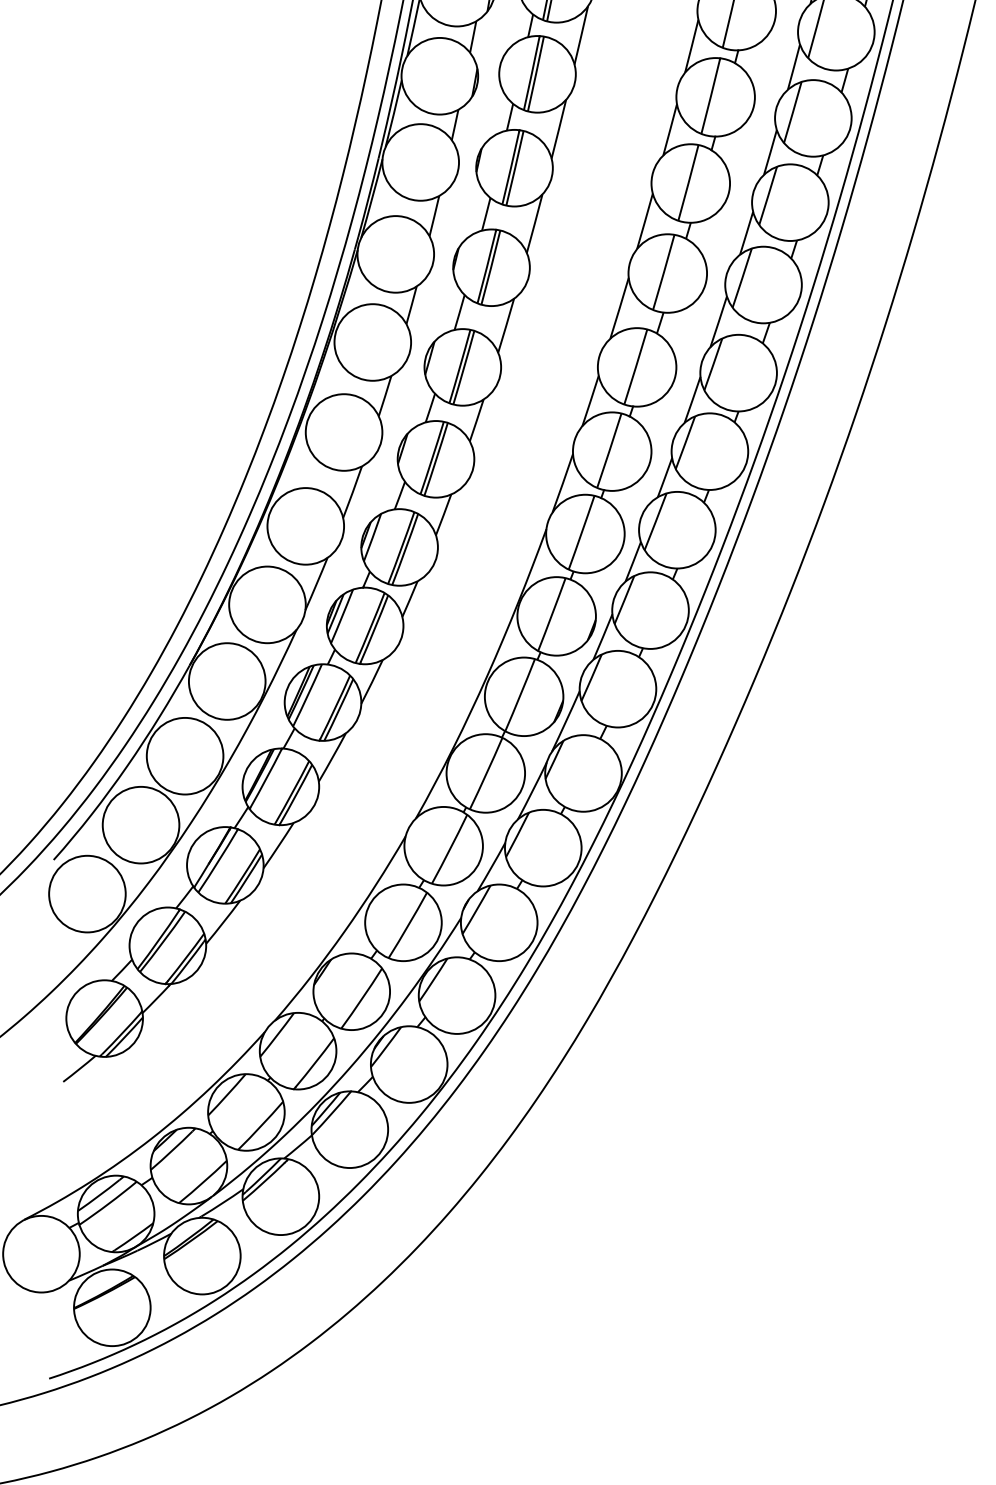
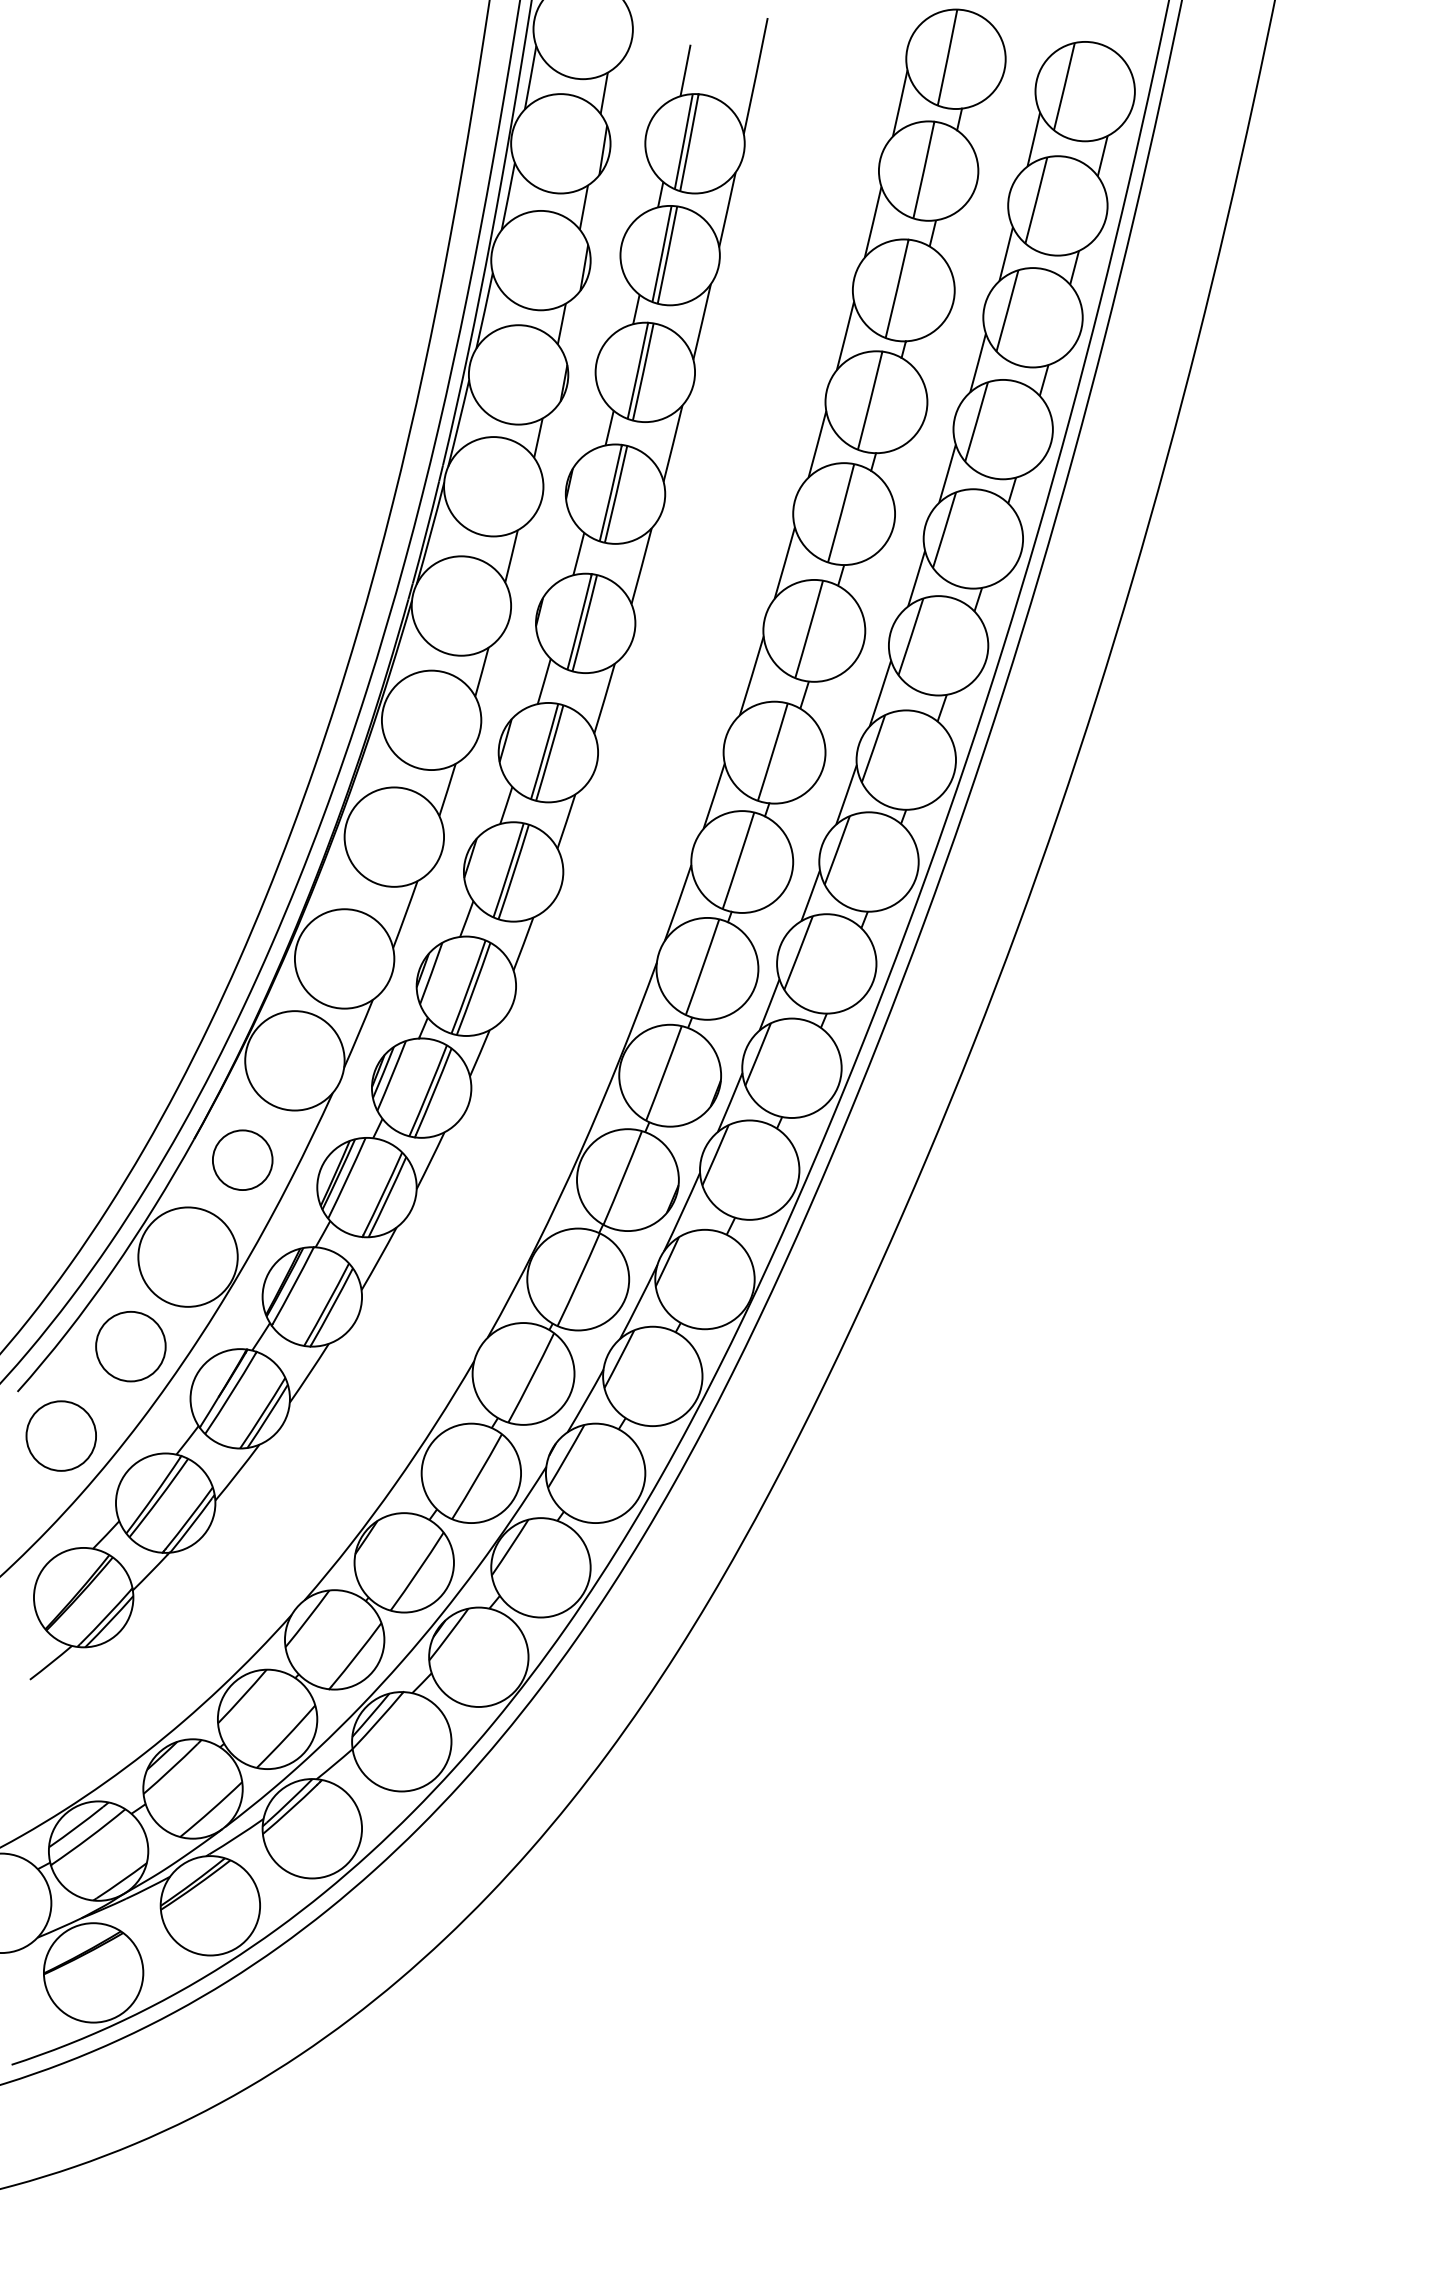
circle: (227, 680) -> (242, 1159), size x0.6
circle: (140, 825) -> (130, 1346), size x0.7
circle: (87, 893) -> (61, 1435), size x0.7

